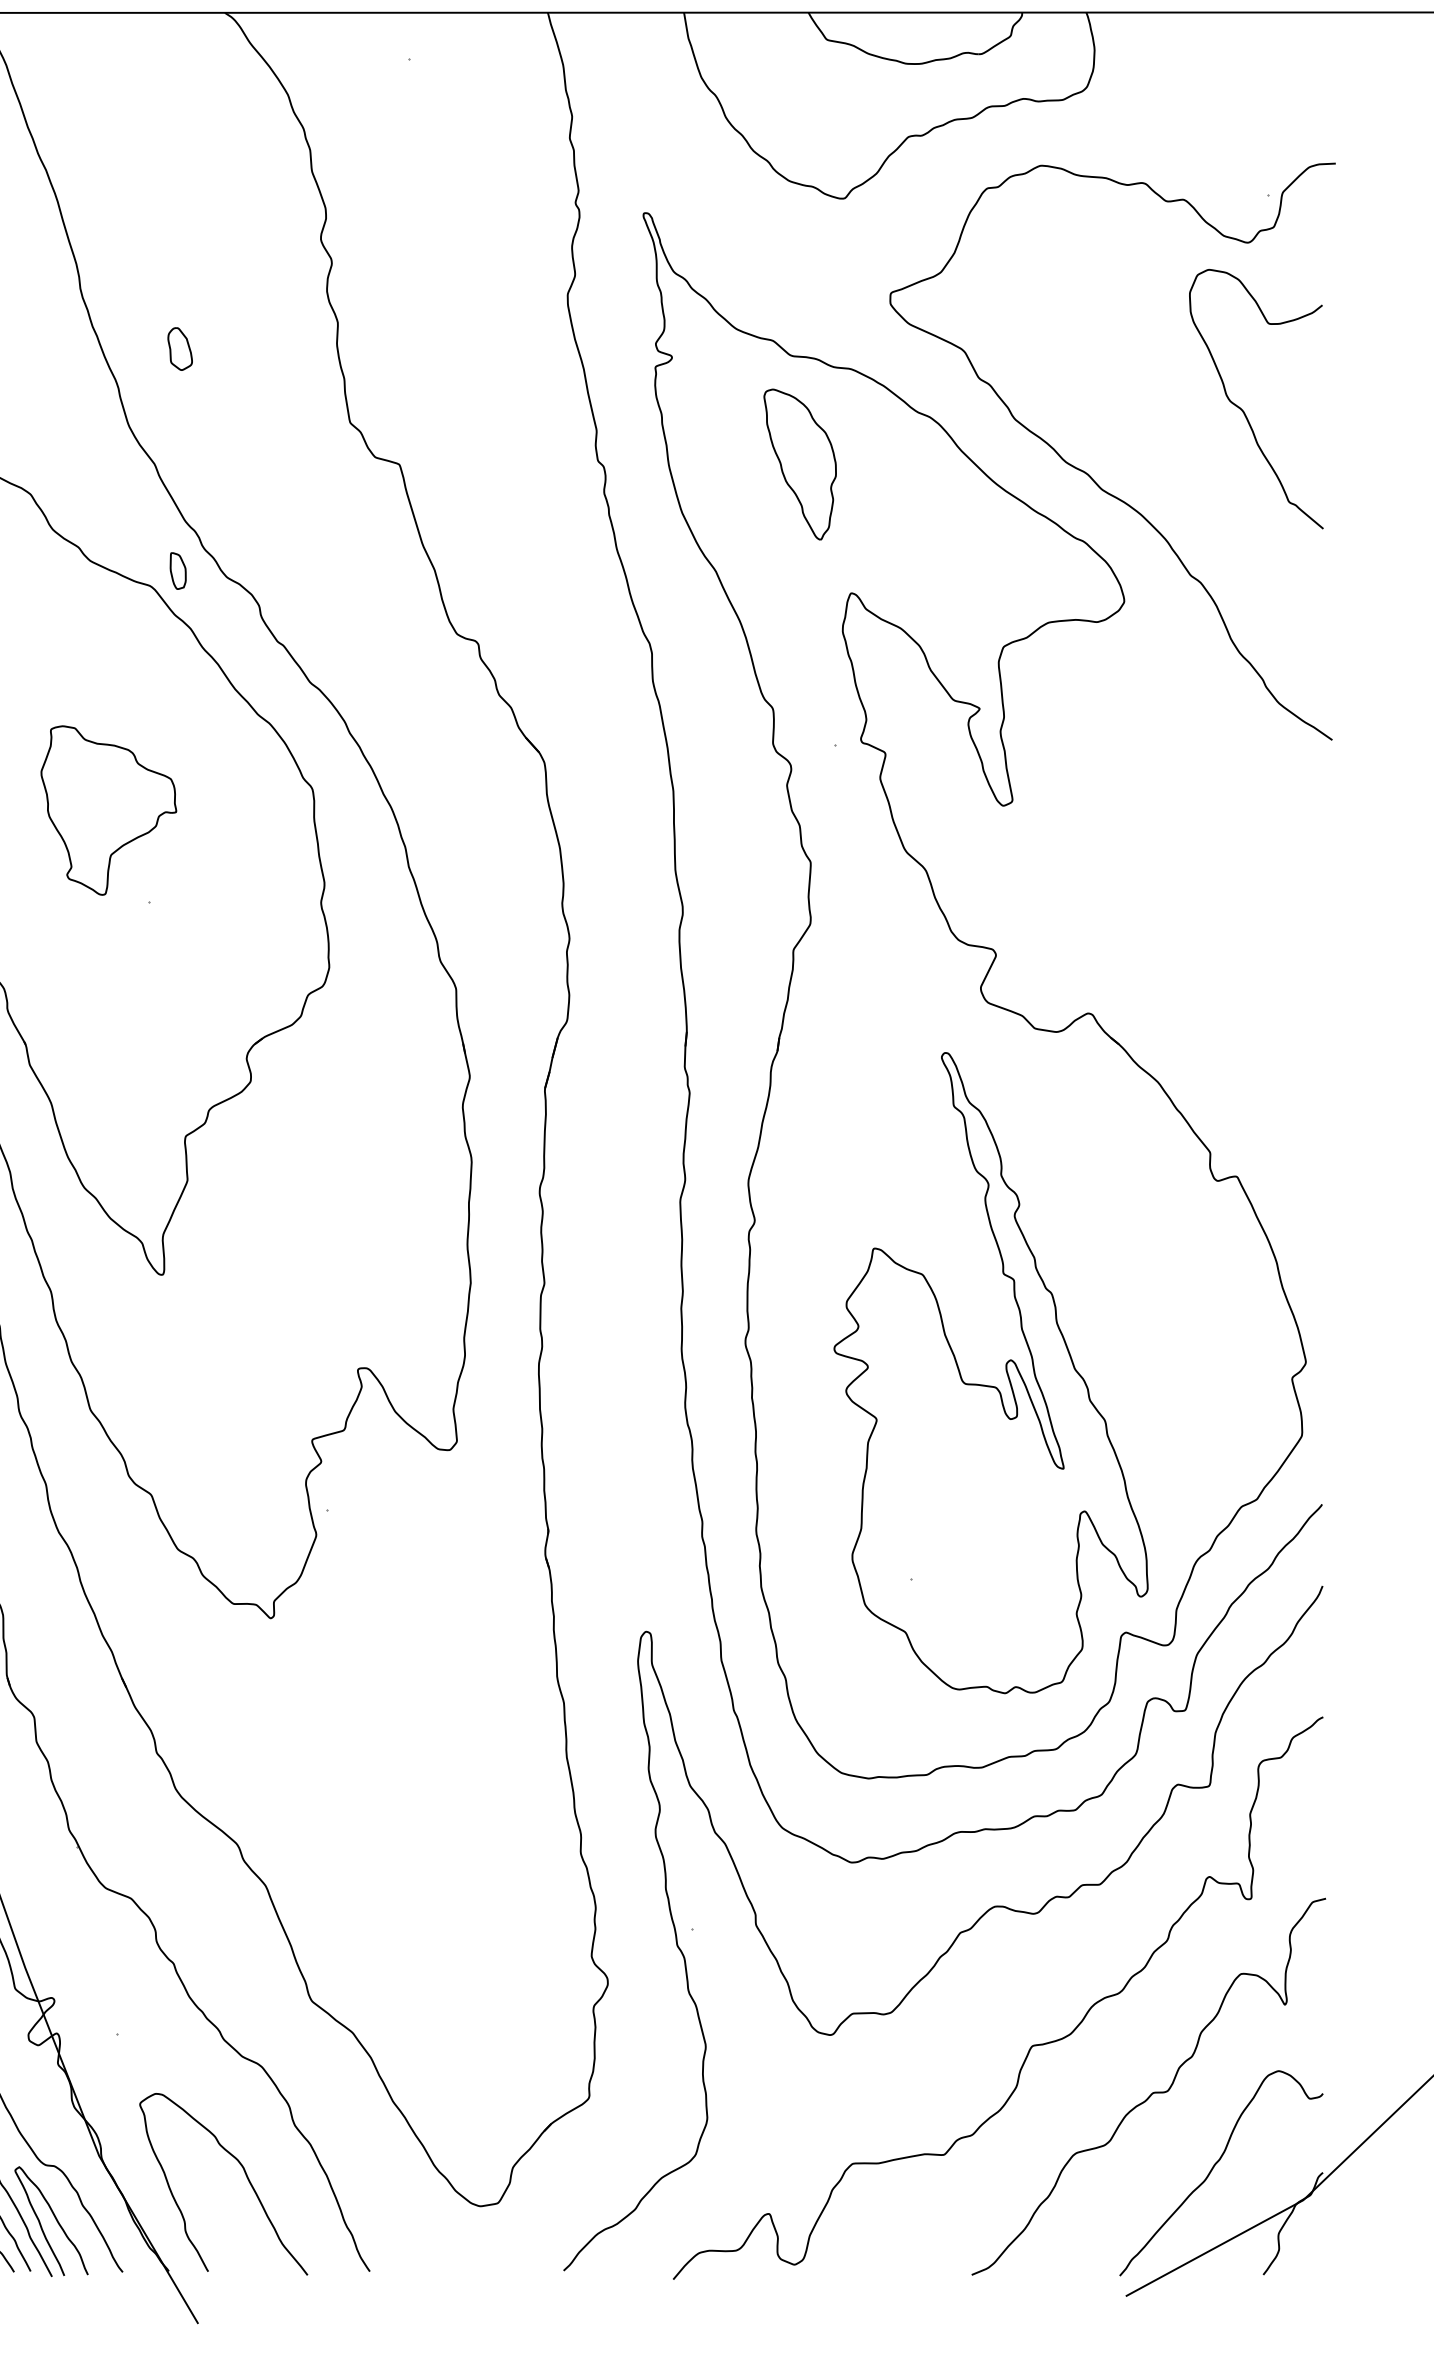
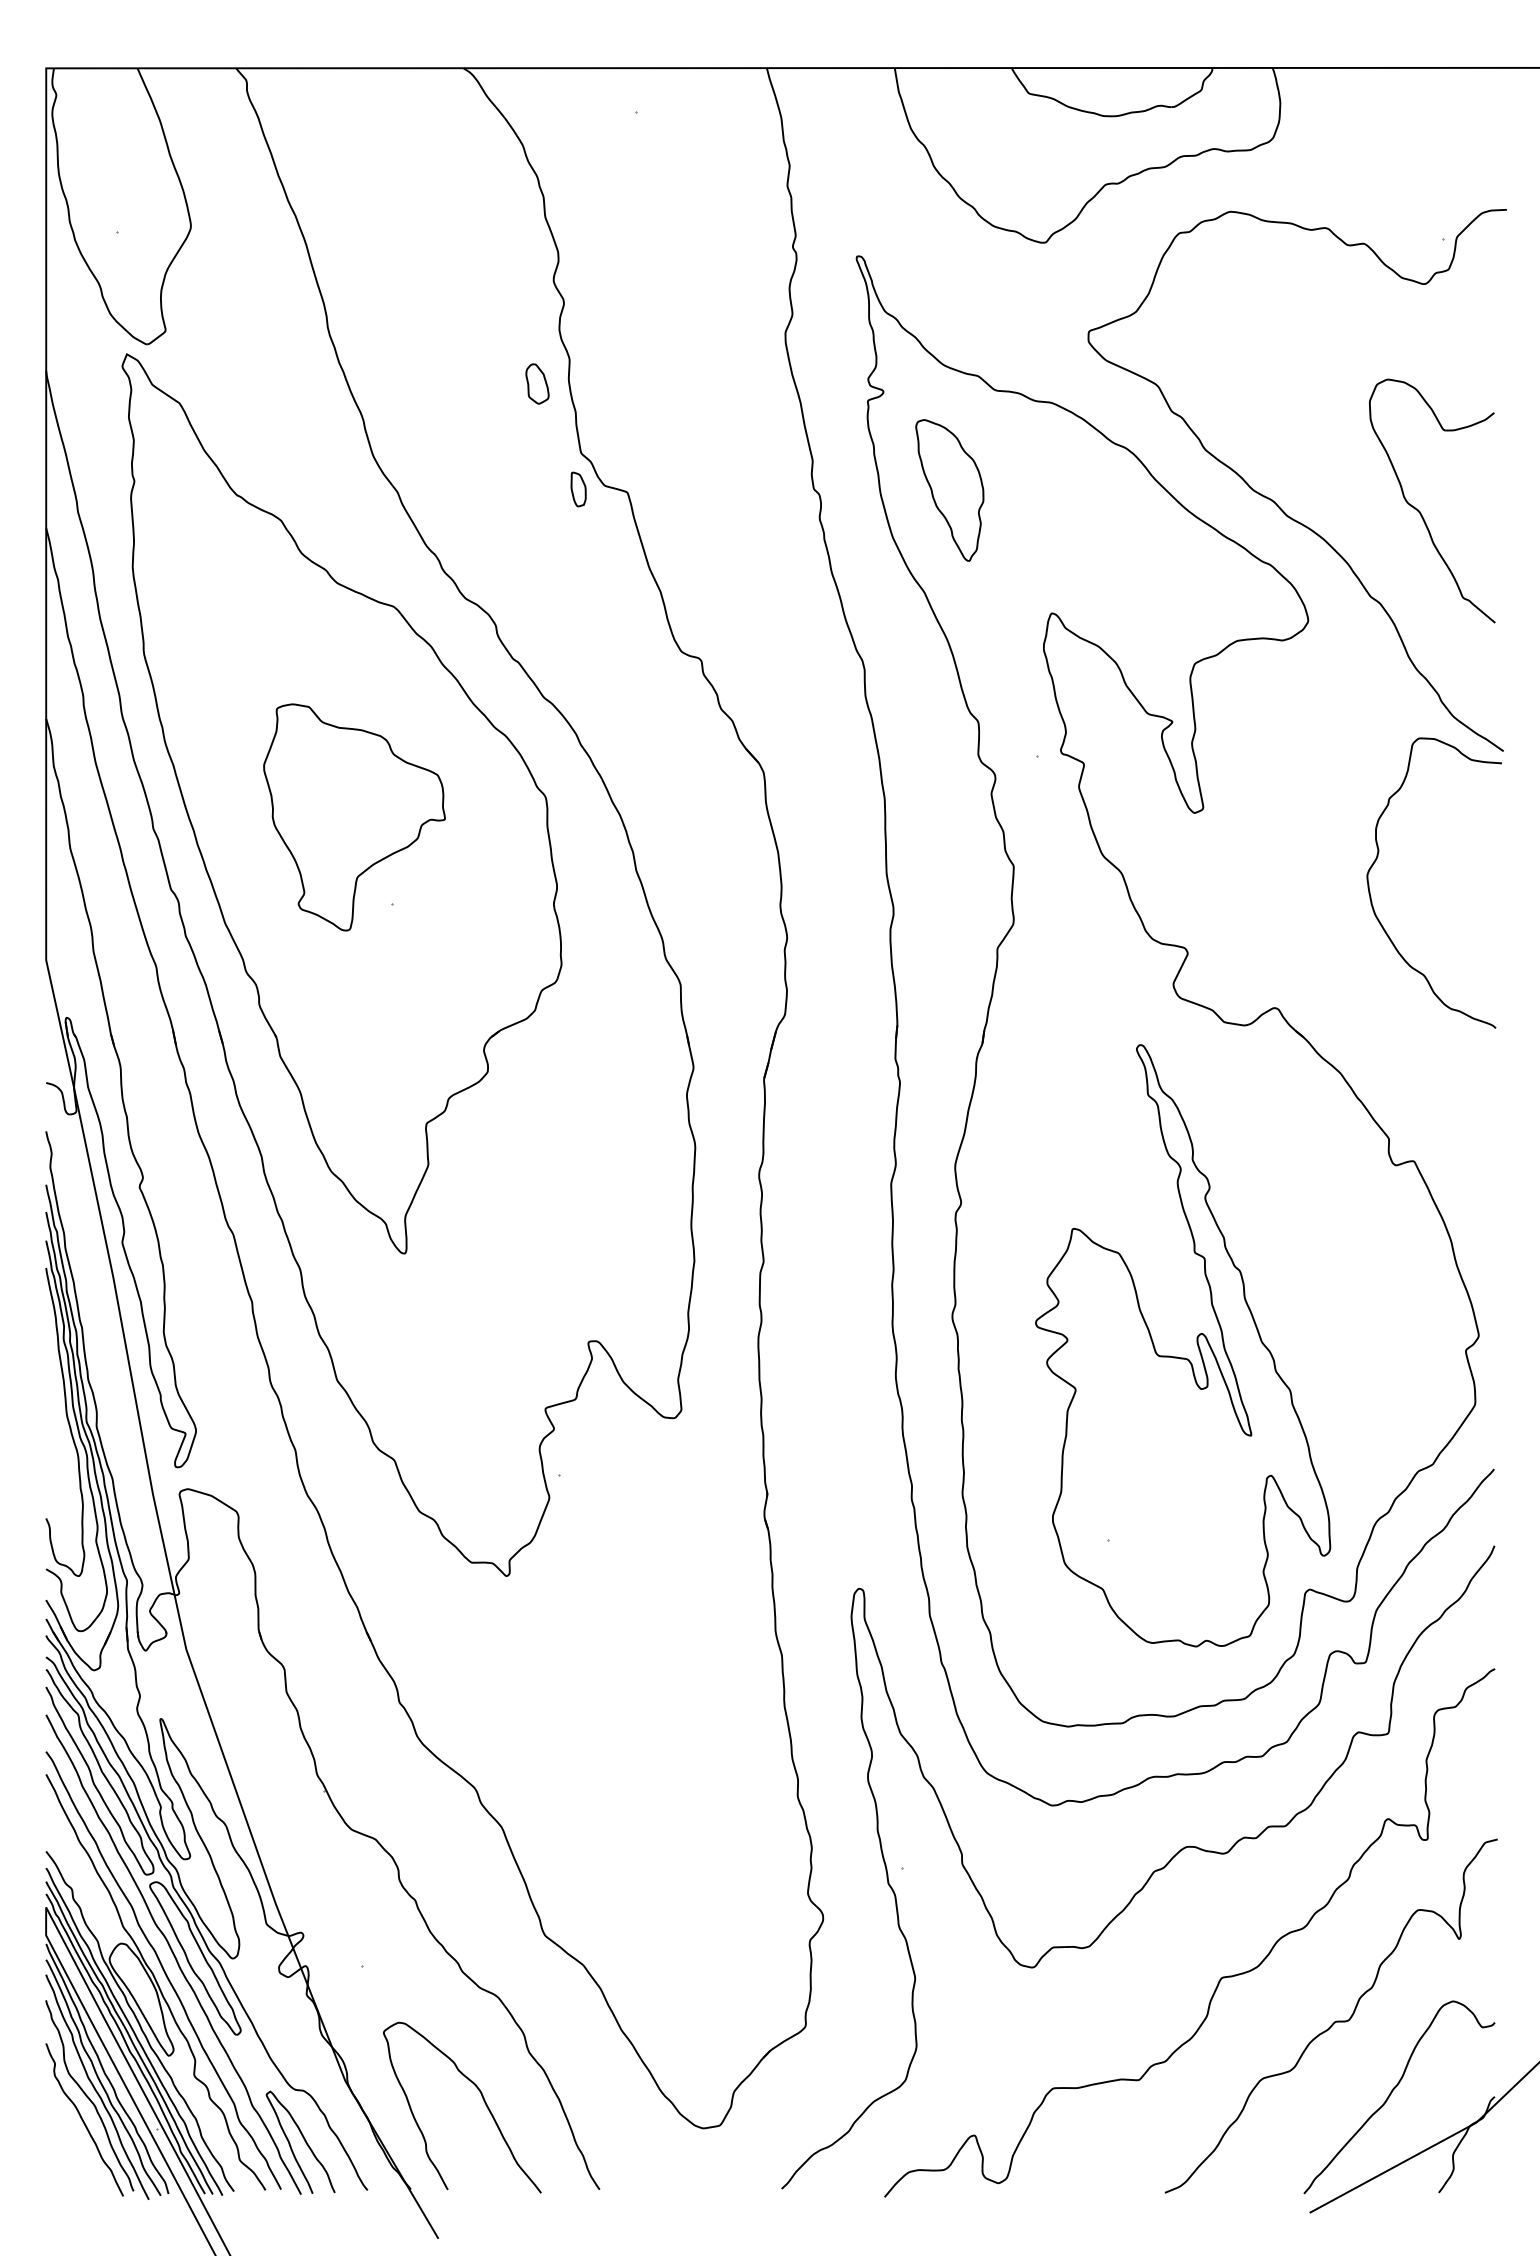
part: (180, 348) -> (537, 383), moved
curve: (1243, 410) -> (1420, 511), moved
part: (799, 464) -> (949, 490), moved
part: (178, 571) -> (578, 489), moved
part: (108, 810) -> (354, 817), size x1.43
curve: (1198, 855) -> (1377, 859), added

